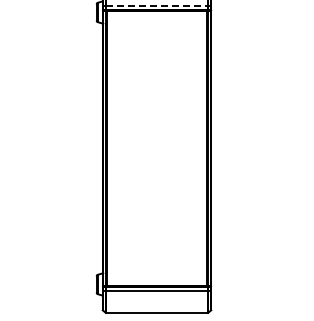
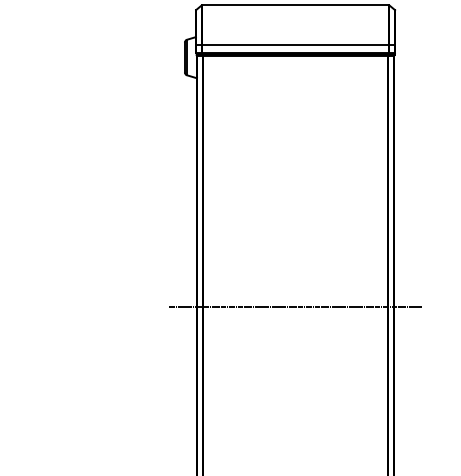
line: (157, 5) -> (296, 44), dashed -> solid
line: (156, 148) -> (294, 307), added

